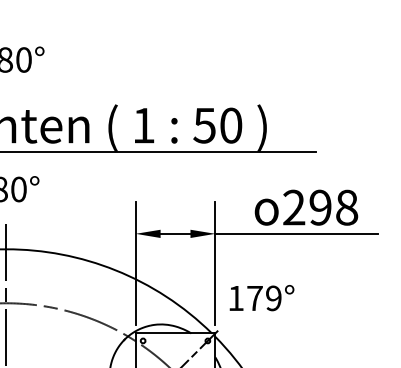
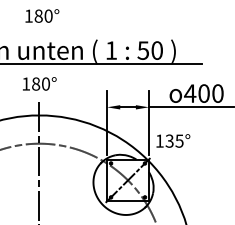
text: (319, 207) -> (203, 93), 298 -> 400
text: (264, 297) -> (174, 140), 179° -> 135°

